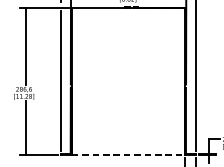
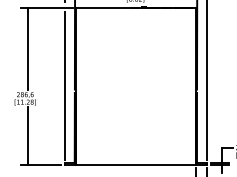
line: (128, 155) -> (136, 164), dashed -> solid

